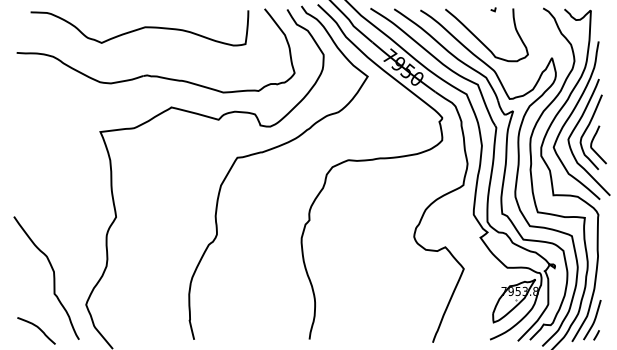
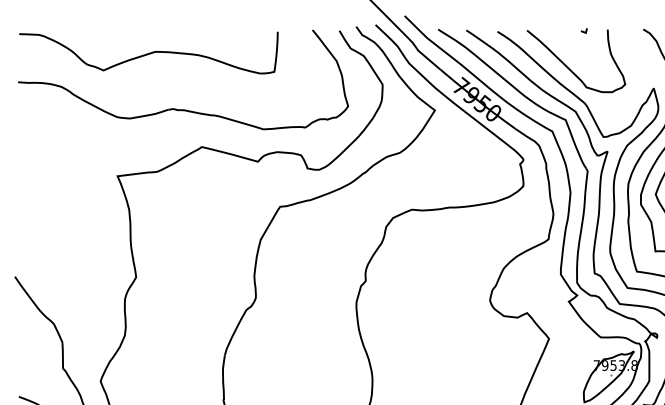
curve: (139, 28) -> (148, 53), moved

